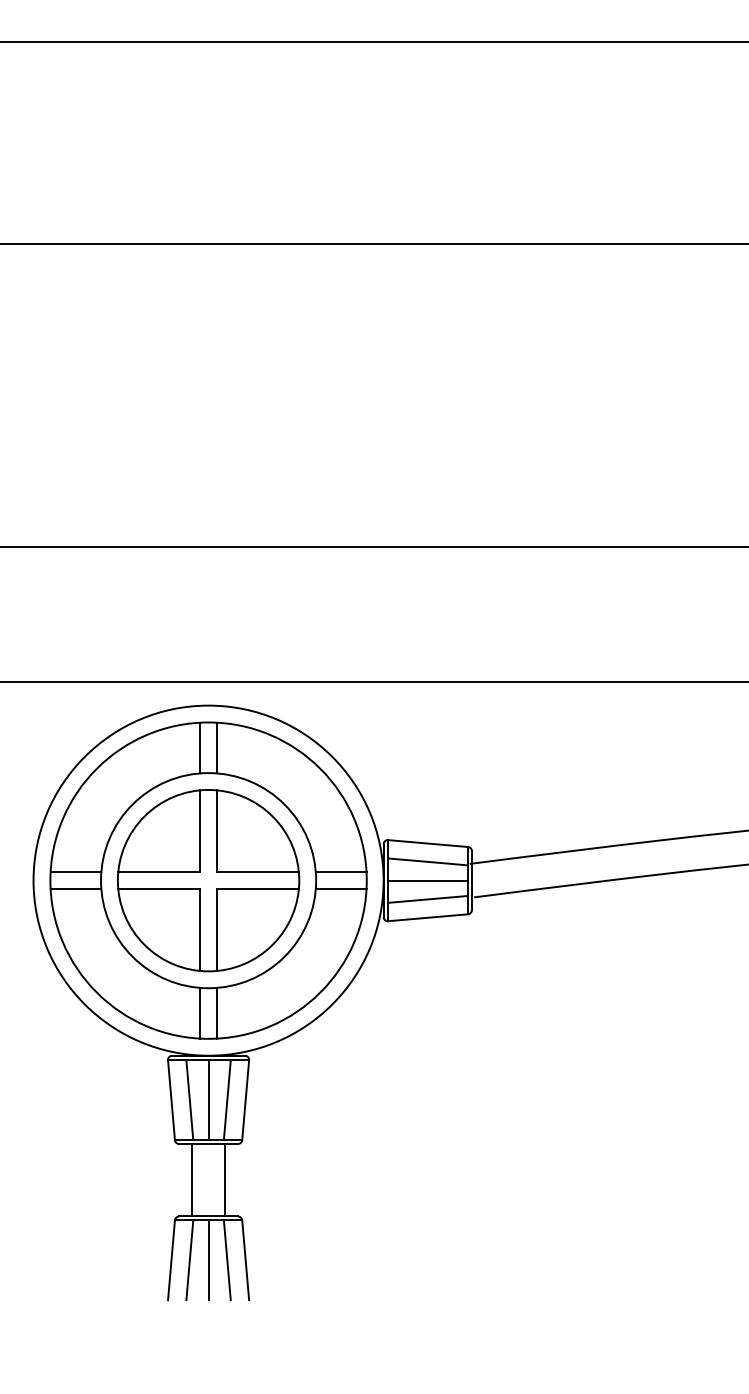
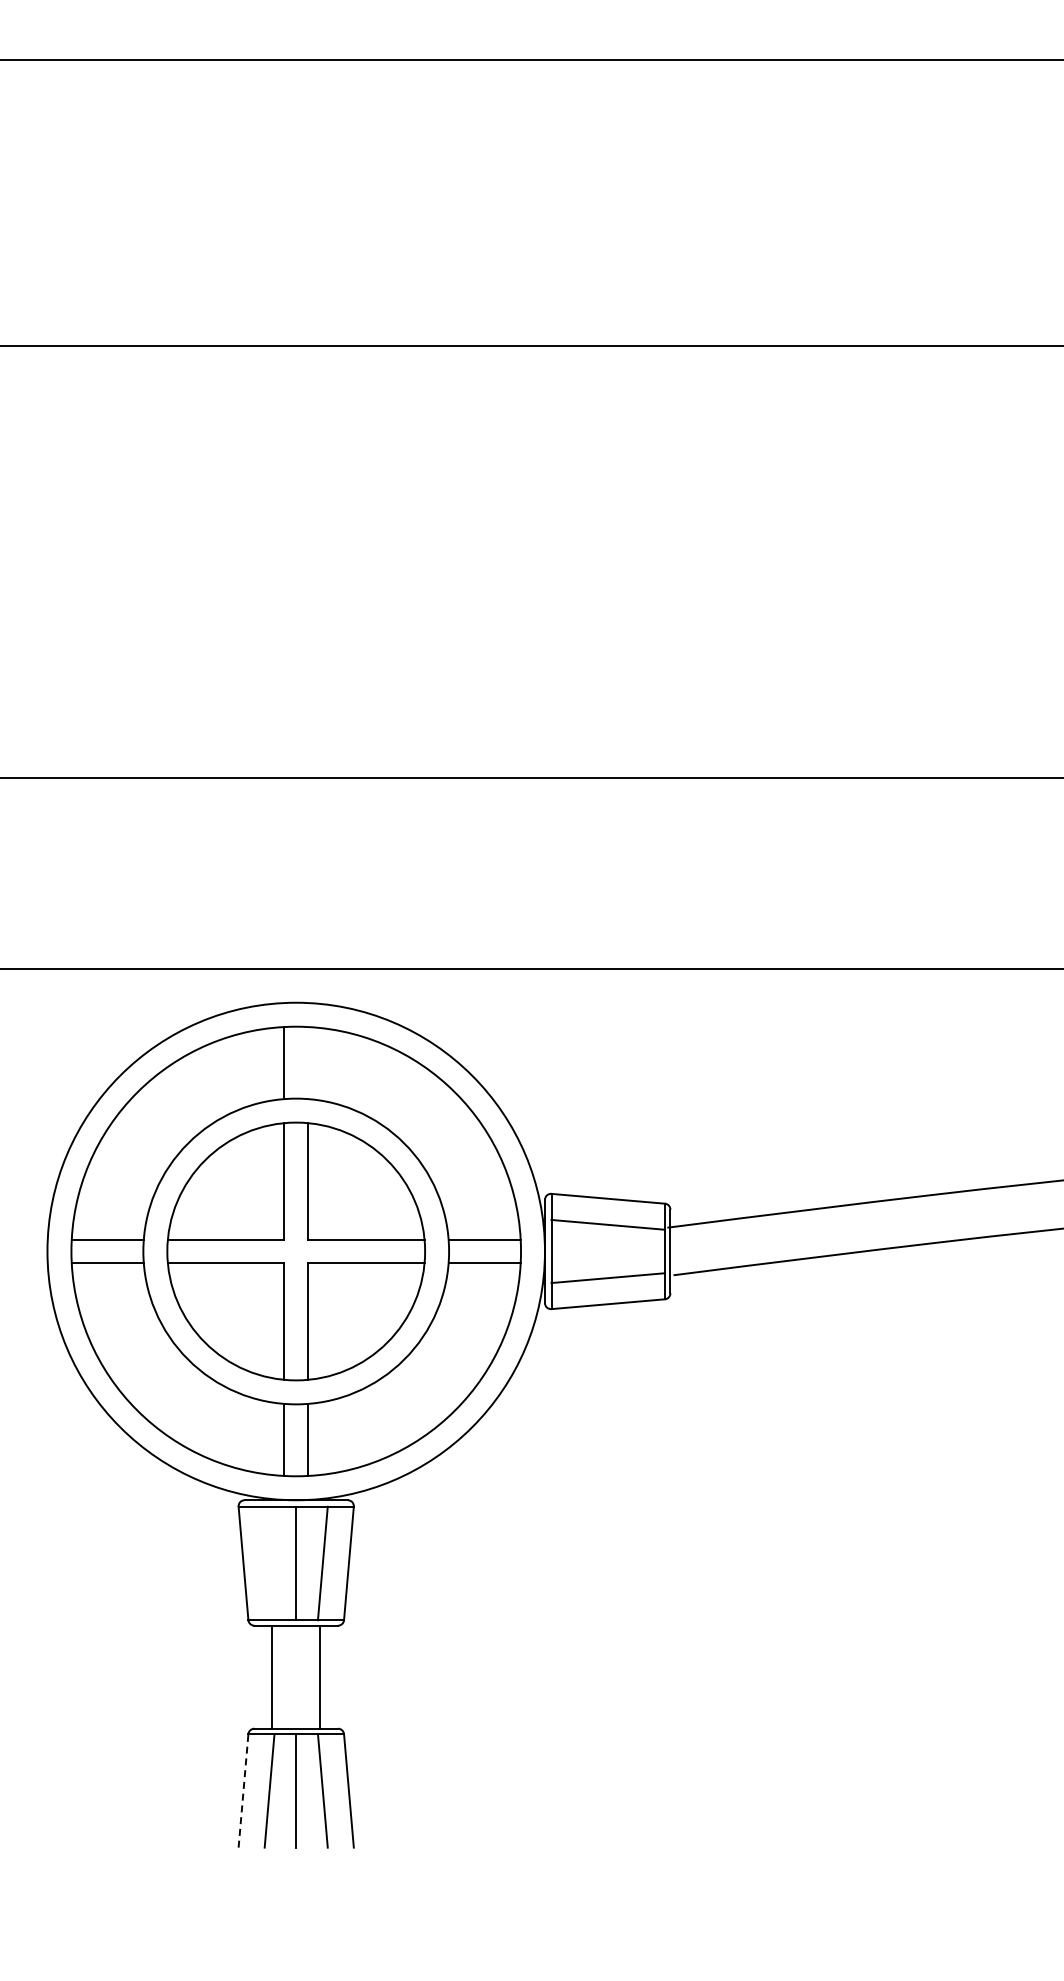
line: (217, 748) -> (308, 1063), removed
line: (427, 880) -> (607, 1251), removed
line: (189, 1100) -> (269, 1563), removed
line: (171, 1259) -> (243, 1790), solid -> dashed

